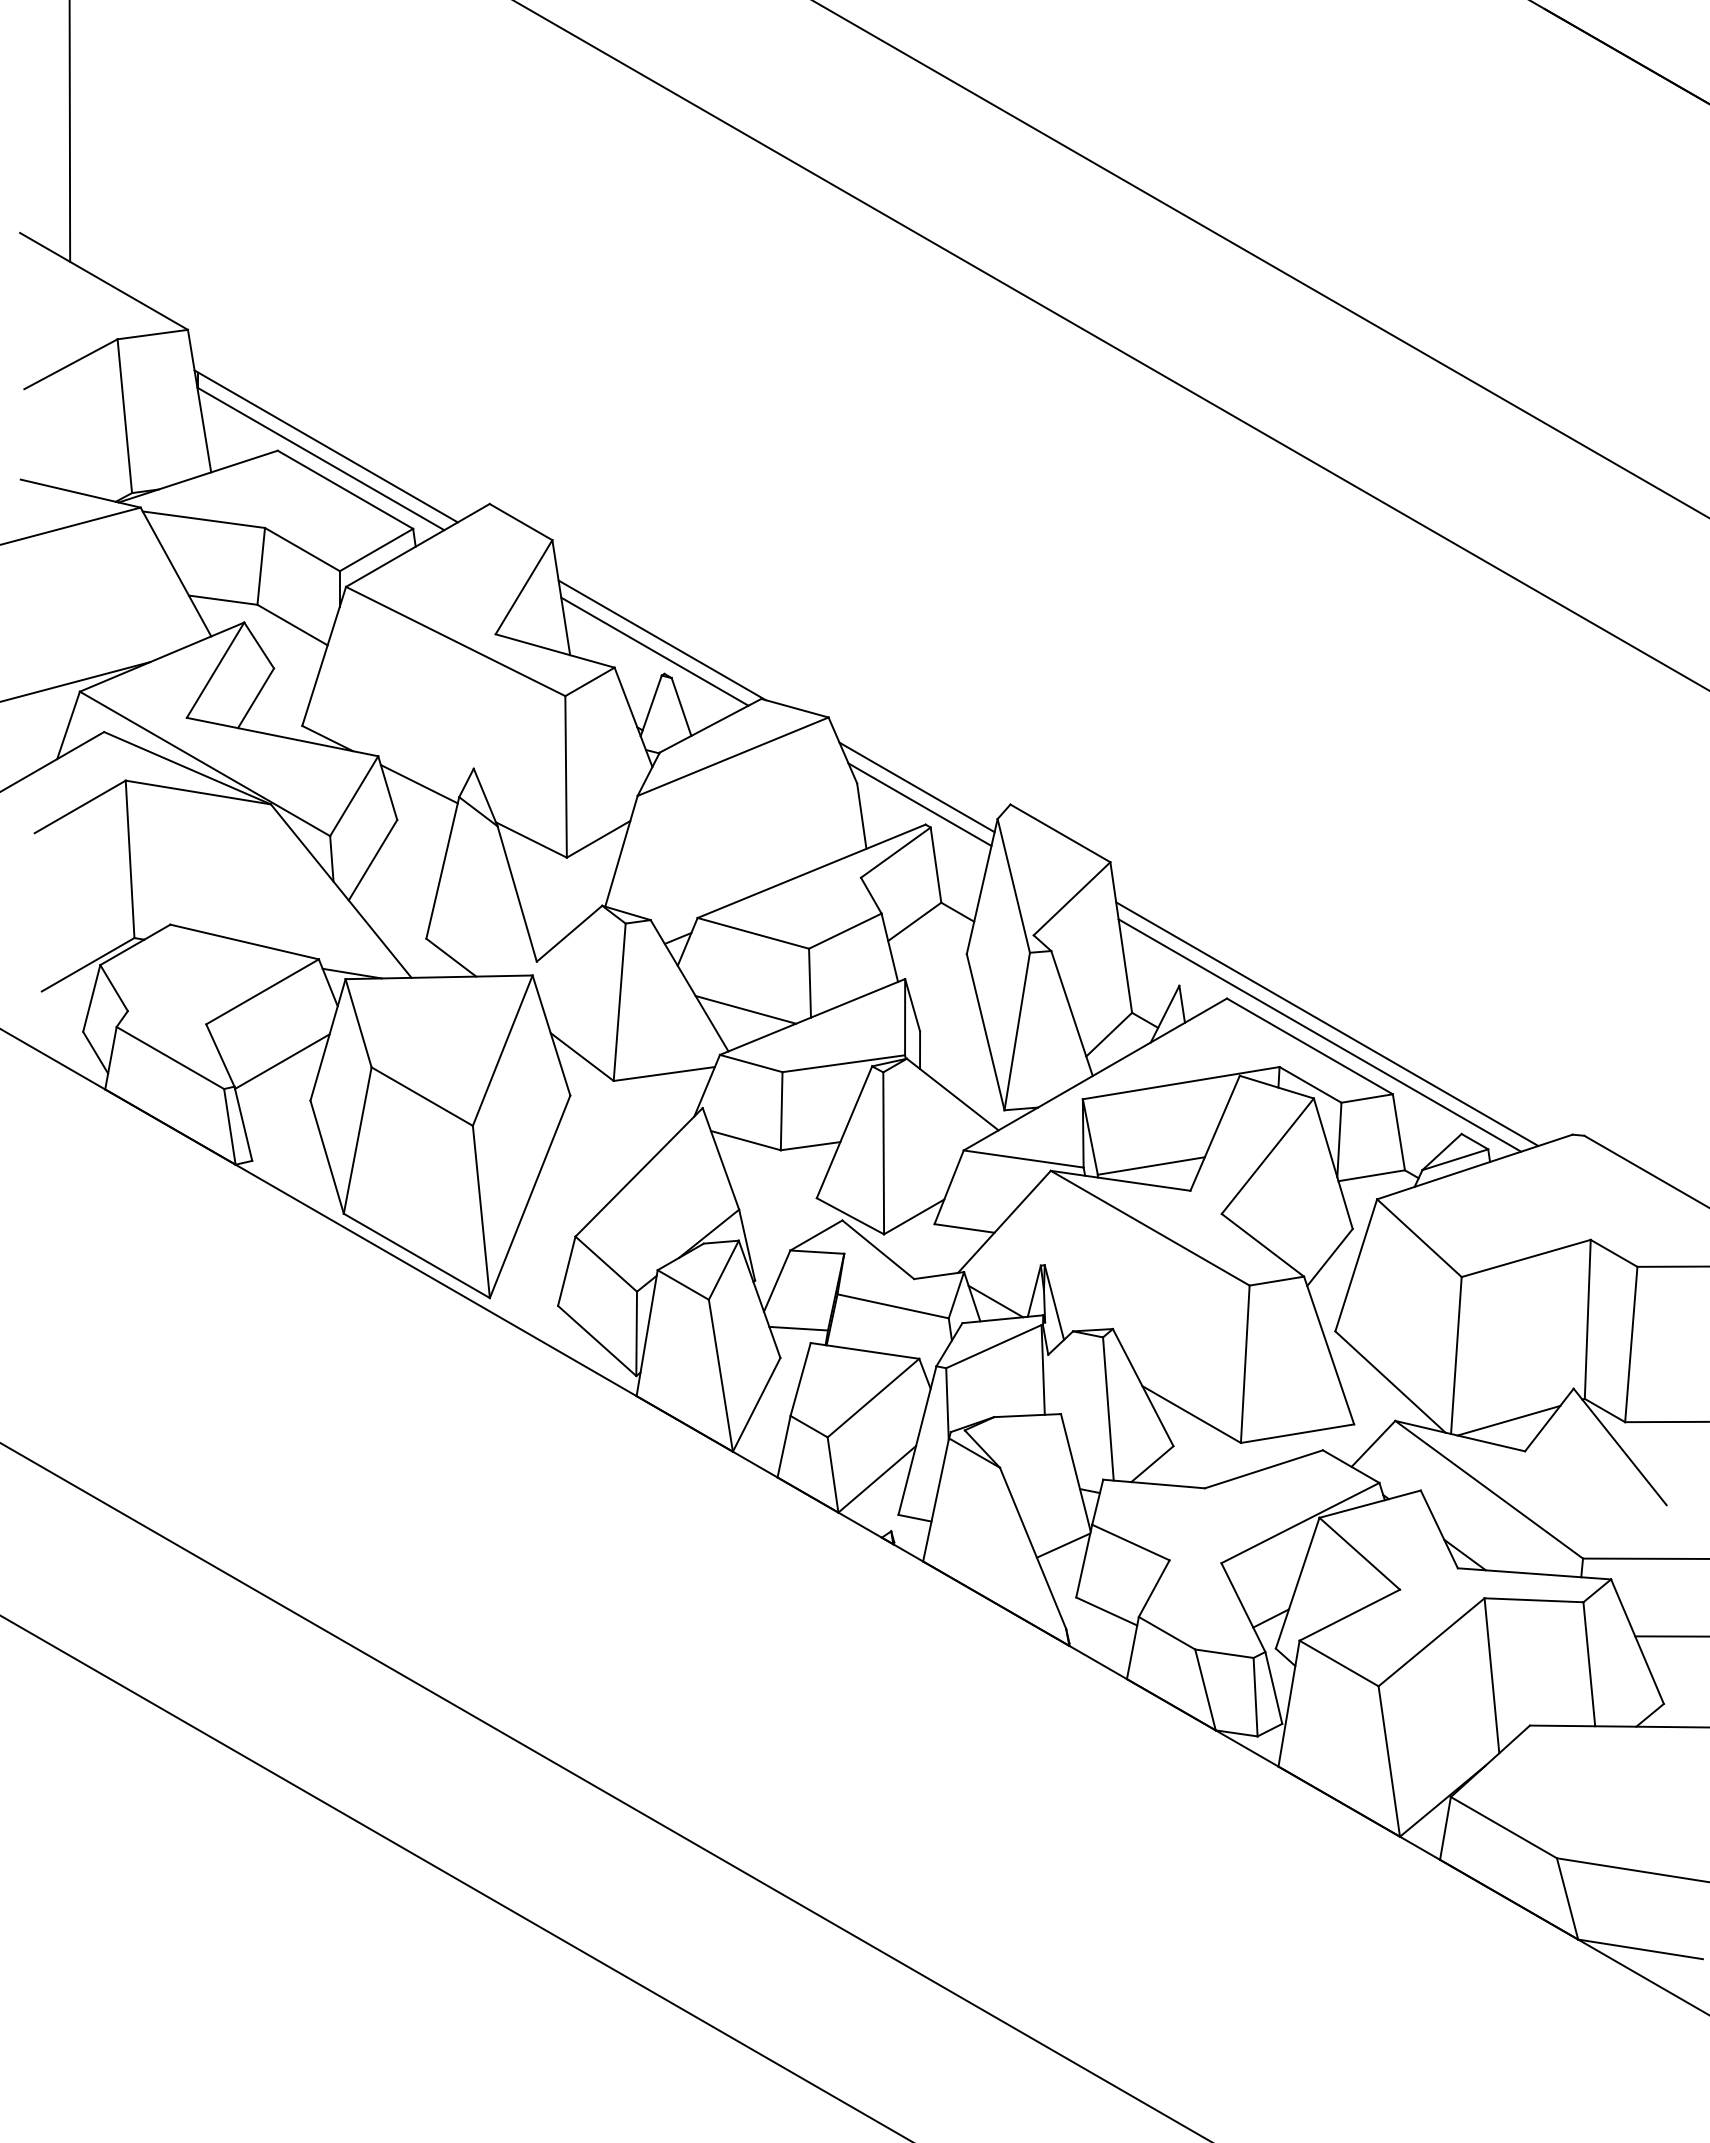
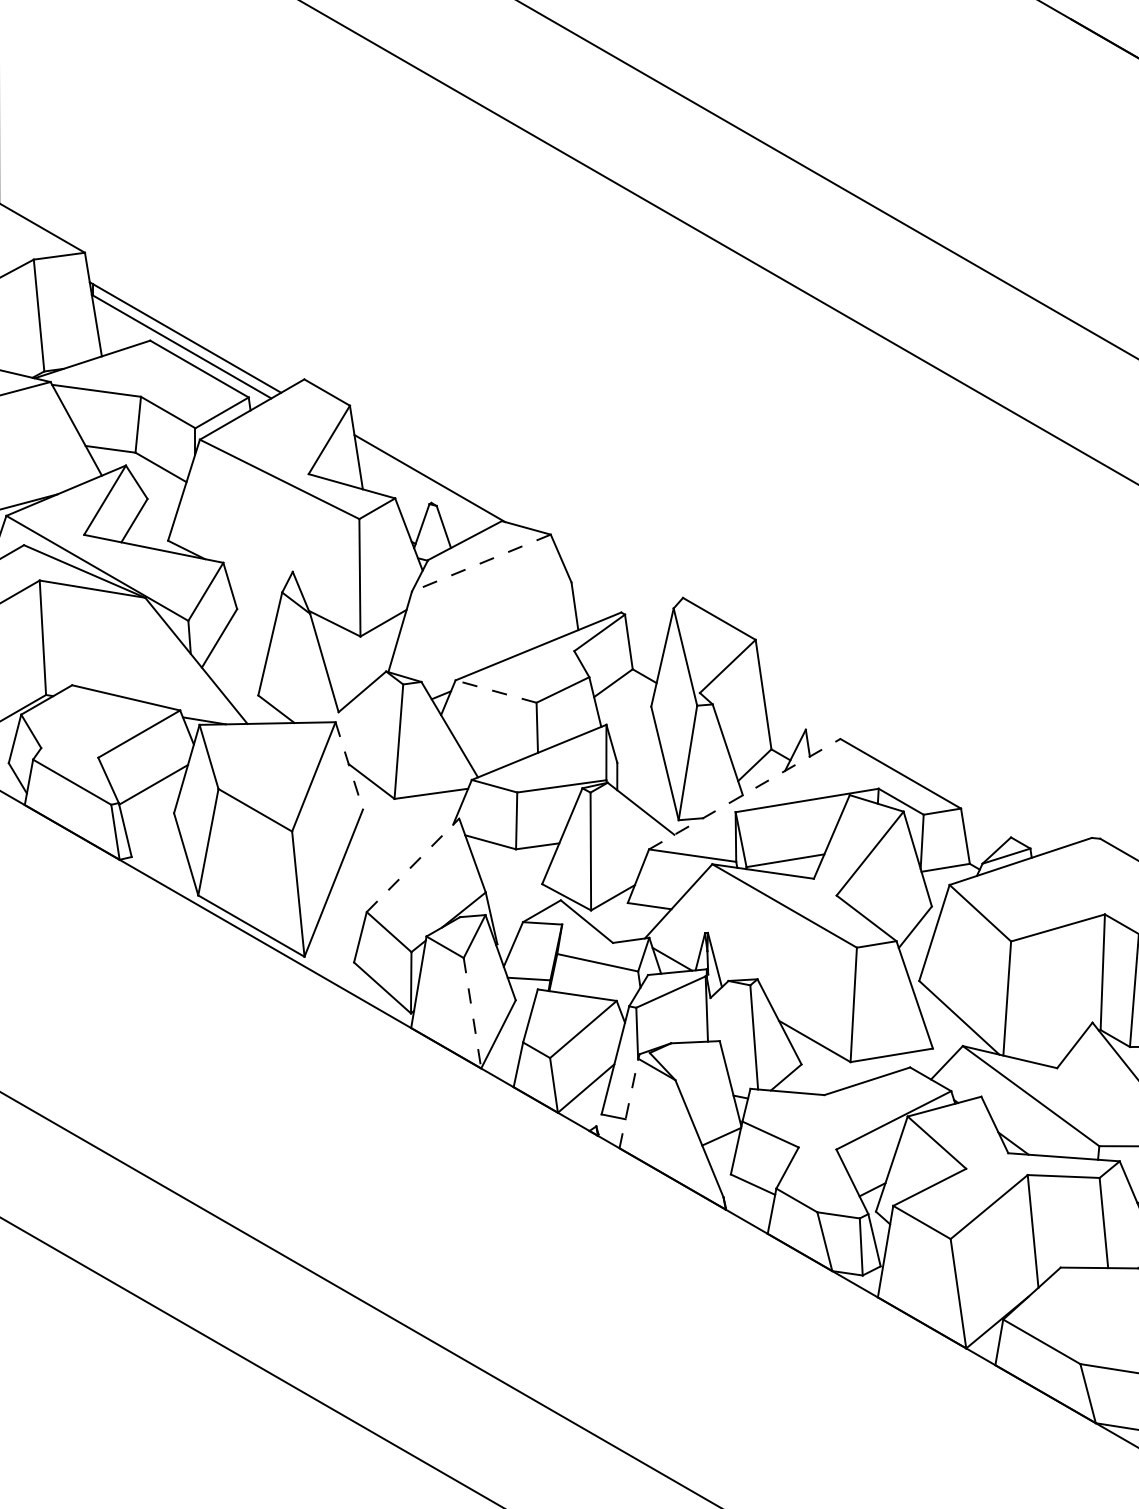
line: (654, 651) -> (424, 486), removed
line: (732, 756) -> (480, 562), solid -> dashed
line: (418, 784) -> (252, 583), removed
line: (916, 787) -> (614, 585), removed
line: (919, 804) -> (616, 597), removed
line: (753, 933) -> (496, 691), solid -> dashed
line: (745, 1009) -> (490, 746), removed
line: (1327, 1024) -> (913, 757), removed
line: (551, 1035) -> (349, 765), solid -> dashed
line: (1319, 1035) -> (907, 765), removed
line: (1095, 1074) -> (744, 794), solid -> dashed
line: (639, 1172) -> (413, 865), solid -> dashed
line: (720, 1375) -> (472, 1013), solid -> dashed
line: (1508, 1420) -> (1045, 1045), removed
line: (936, 1499) -> (629, 1103), solid -> dashed

